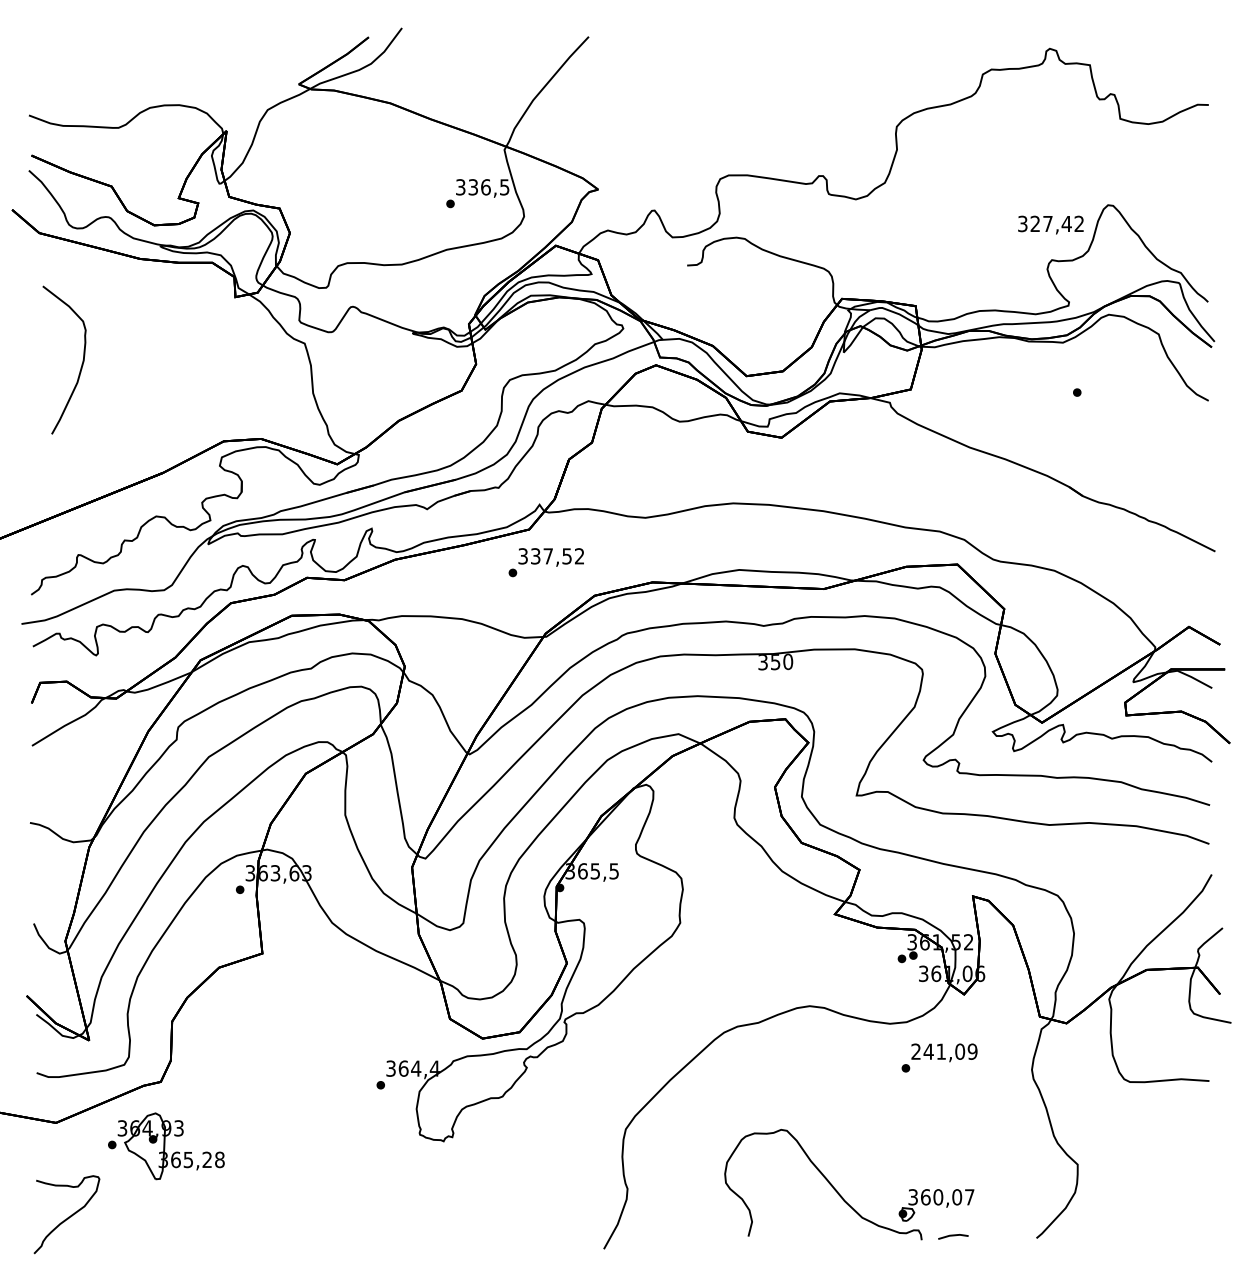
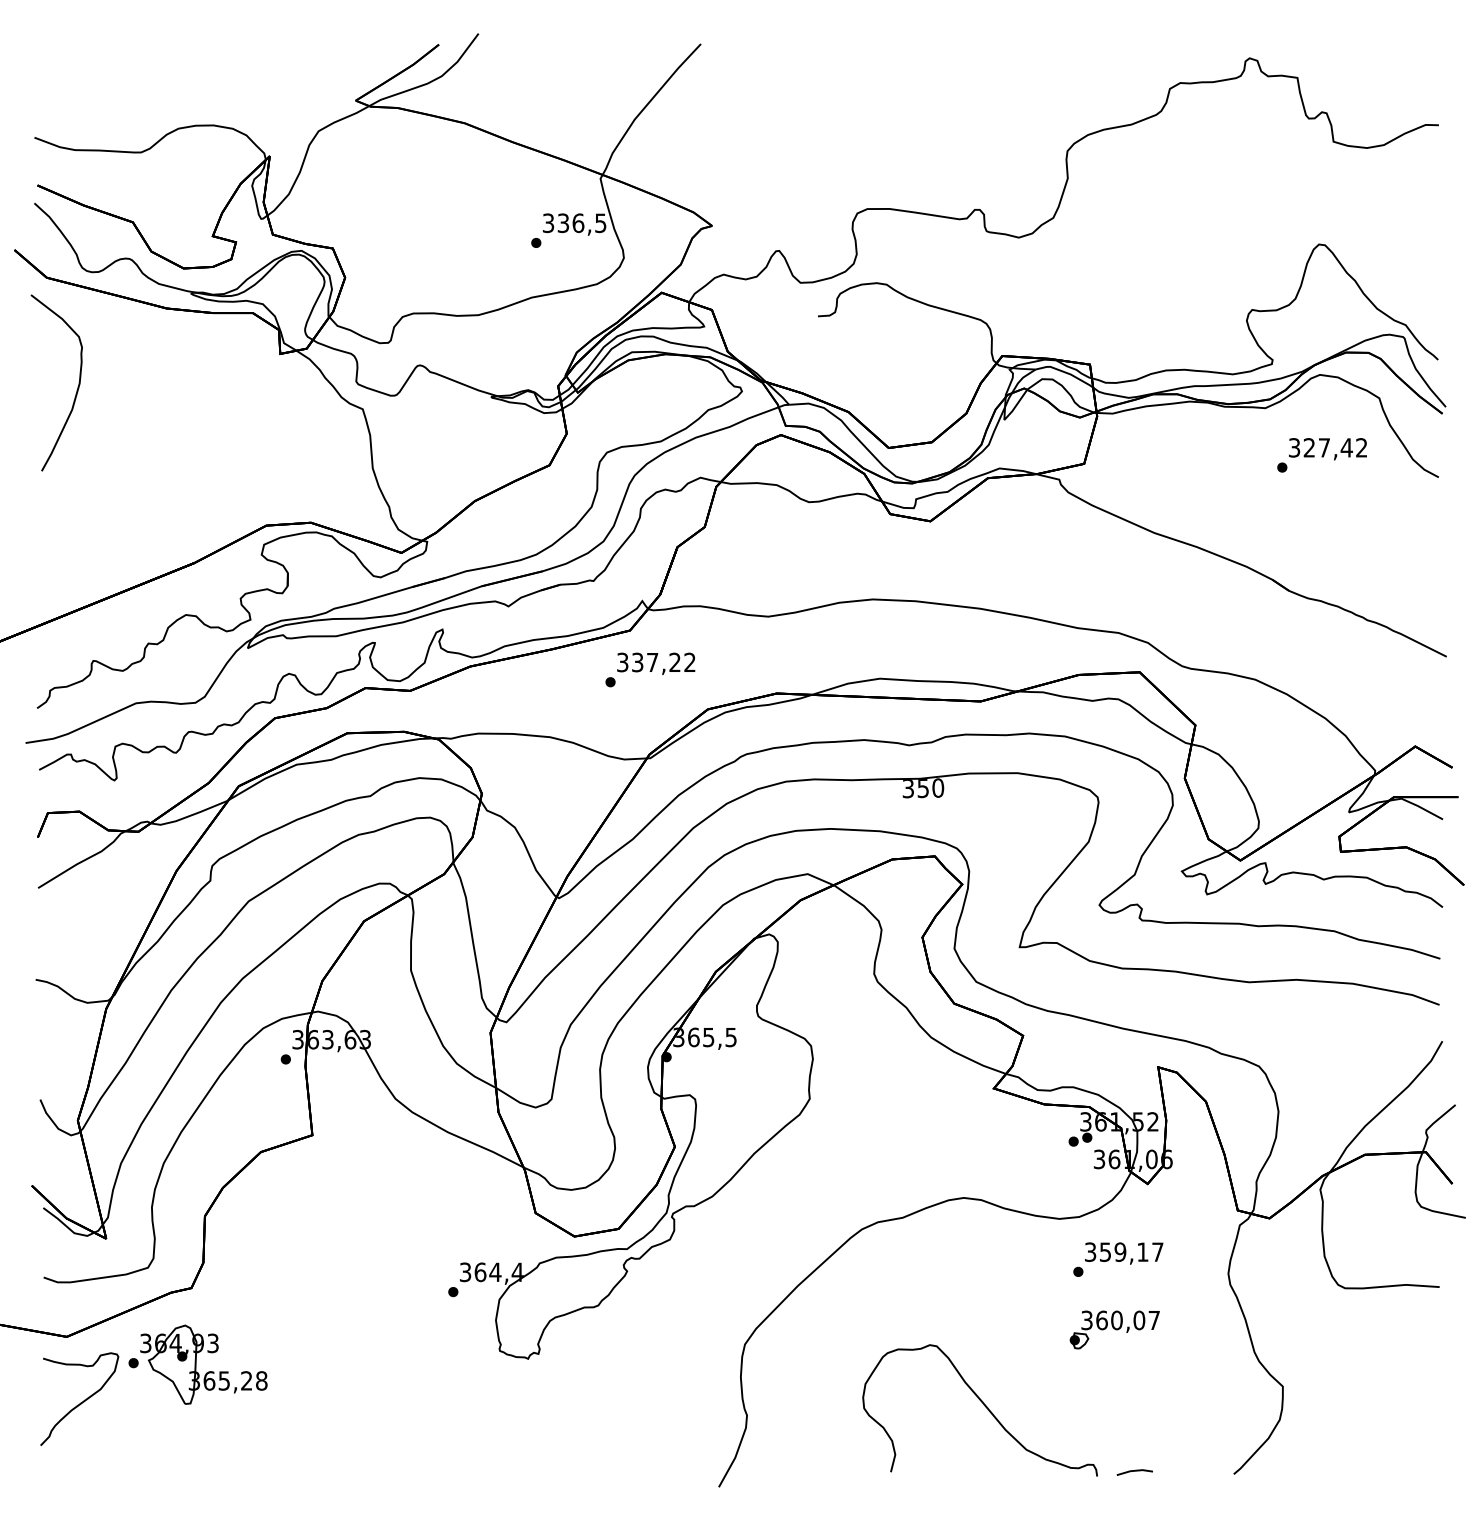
text: (1050, 225) -> (1327, 449), moved
curve: (81, 363) -> (77, 386), moved
text: (566, 556) -> (674, 662), 337,52 -> 337,22
text: (944, 1051) -> (1124, 1251), 241,09 -> 359,17
part: (936, 1204) -> (1114, 1329), moved
part: (66, 1214) -> (79, 1398), moved

